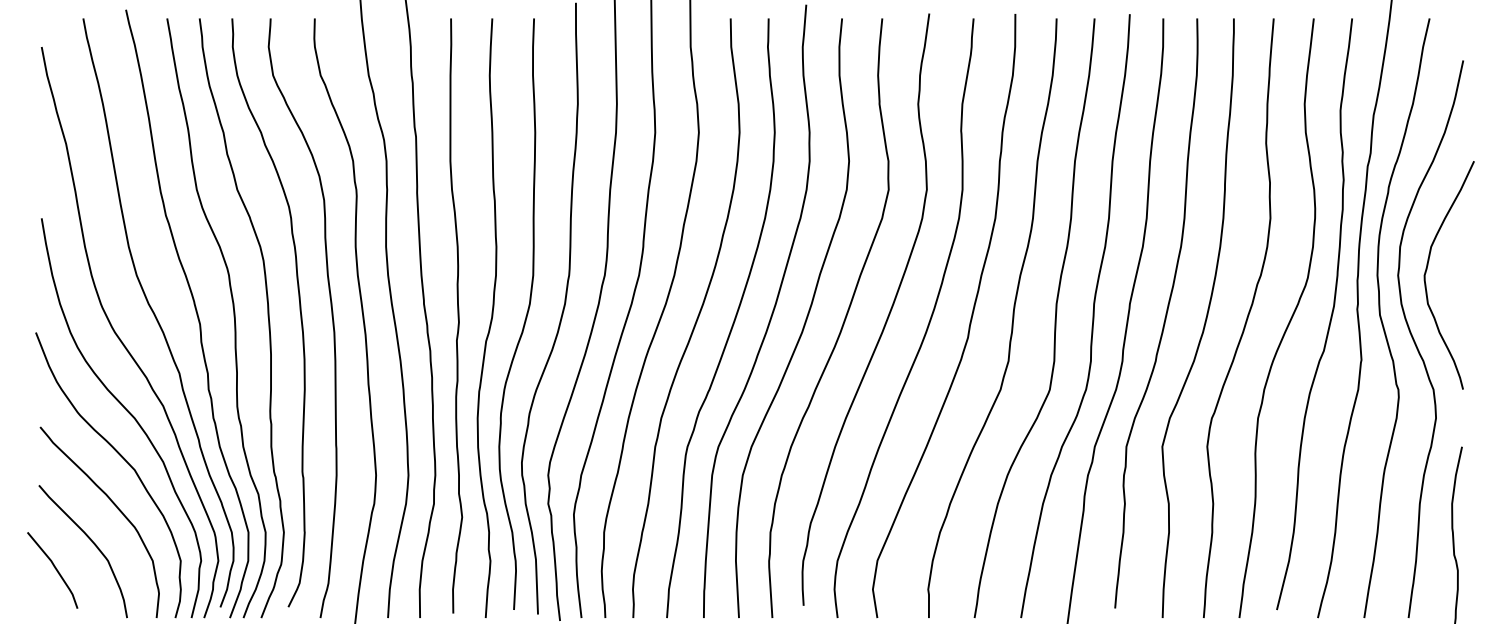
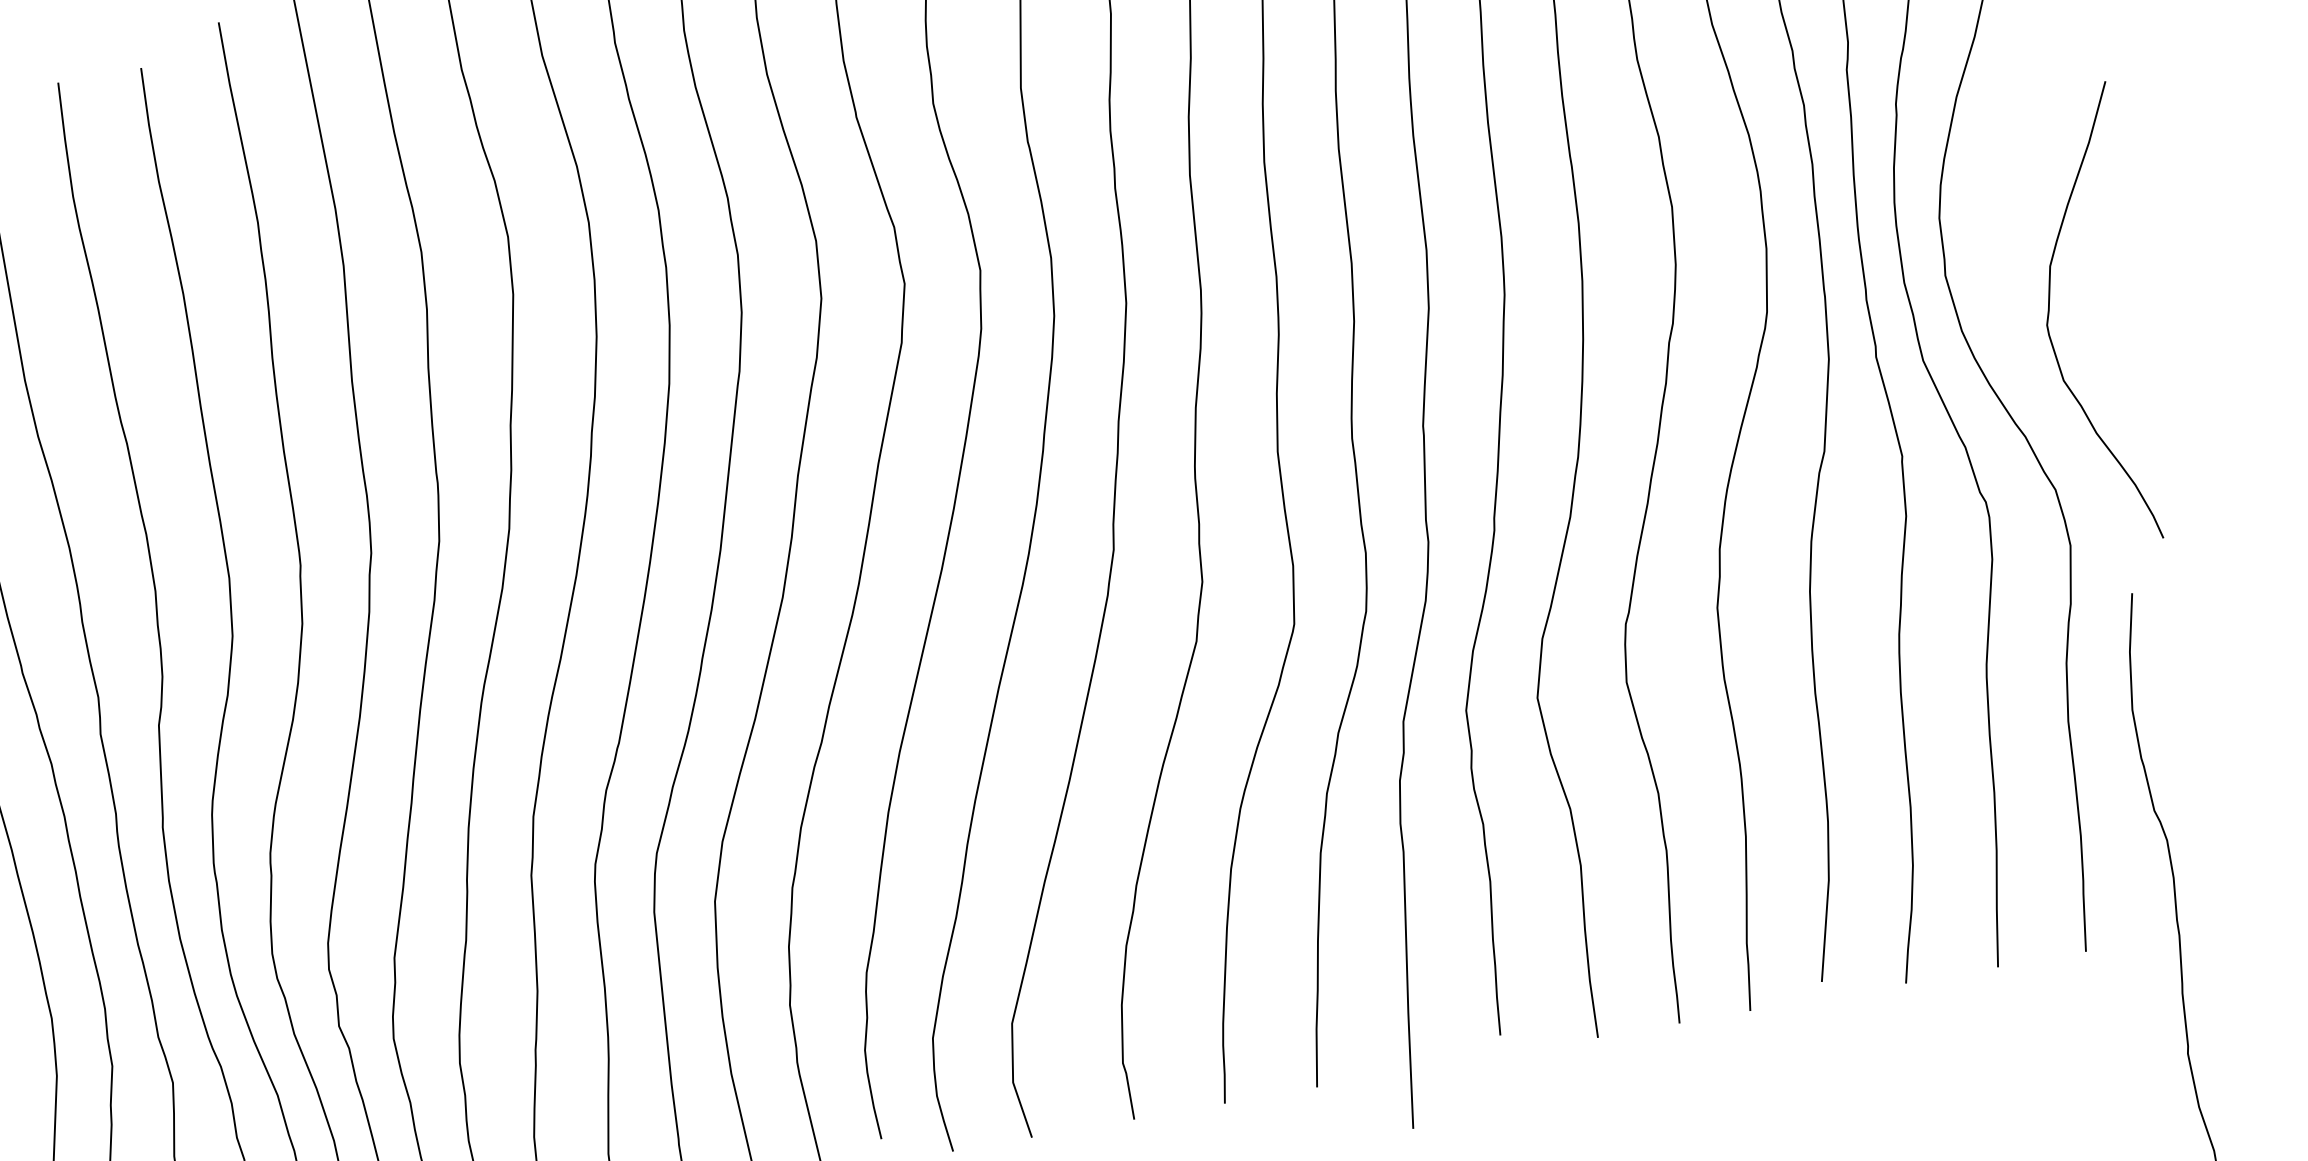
curve: (1427, 269) -> (2050, 312), moved

